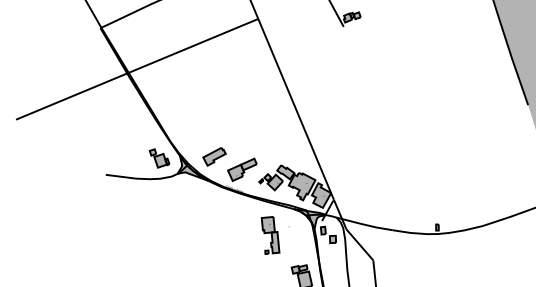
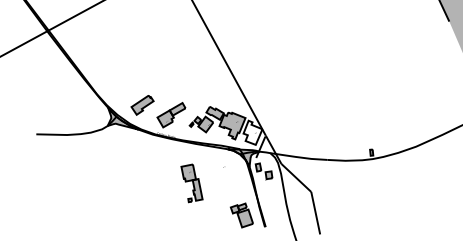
part: (159, 158) -> (88, 112), removed
fill: (321, 195) -> (253, 132), removed
part: (270, 235) -> (191, 183), moved

